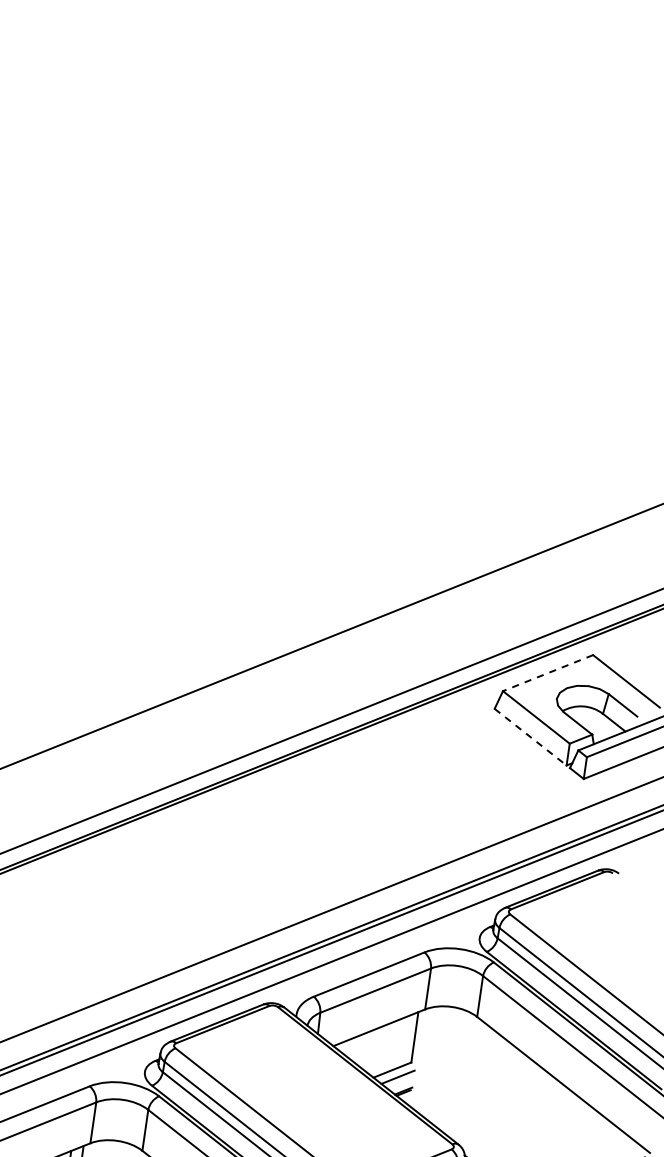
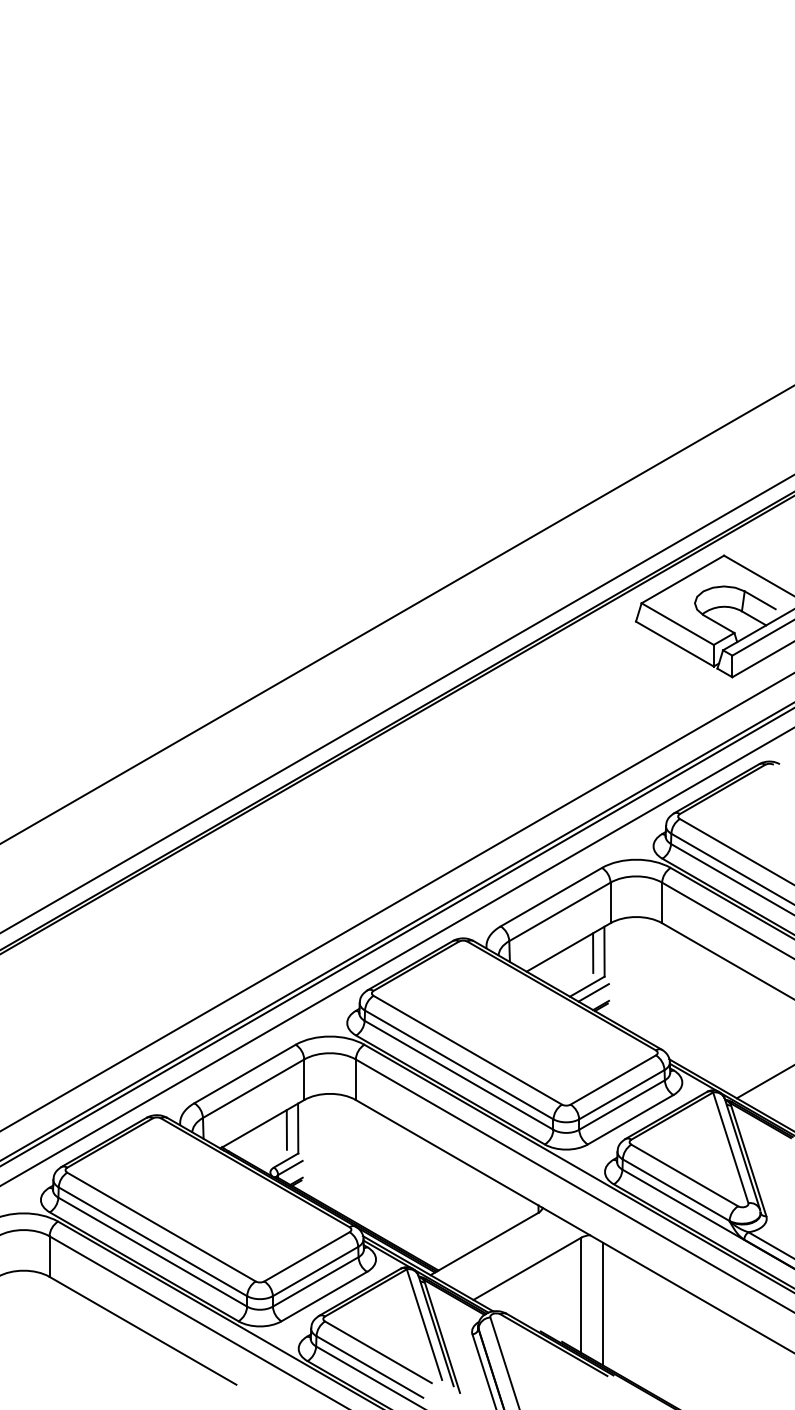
line: (547, 673) -> (682, 579), dashed -> solid
line: (530, 737) -> (674, 644), dashed -> solid
line: (403, 1036) -> (593, 952), added

